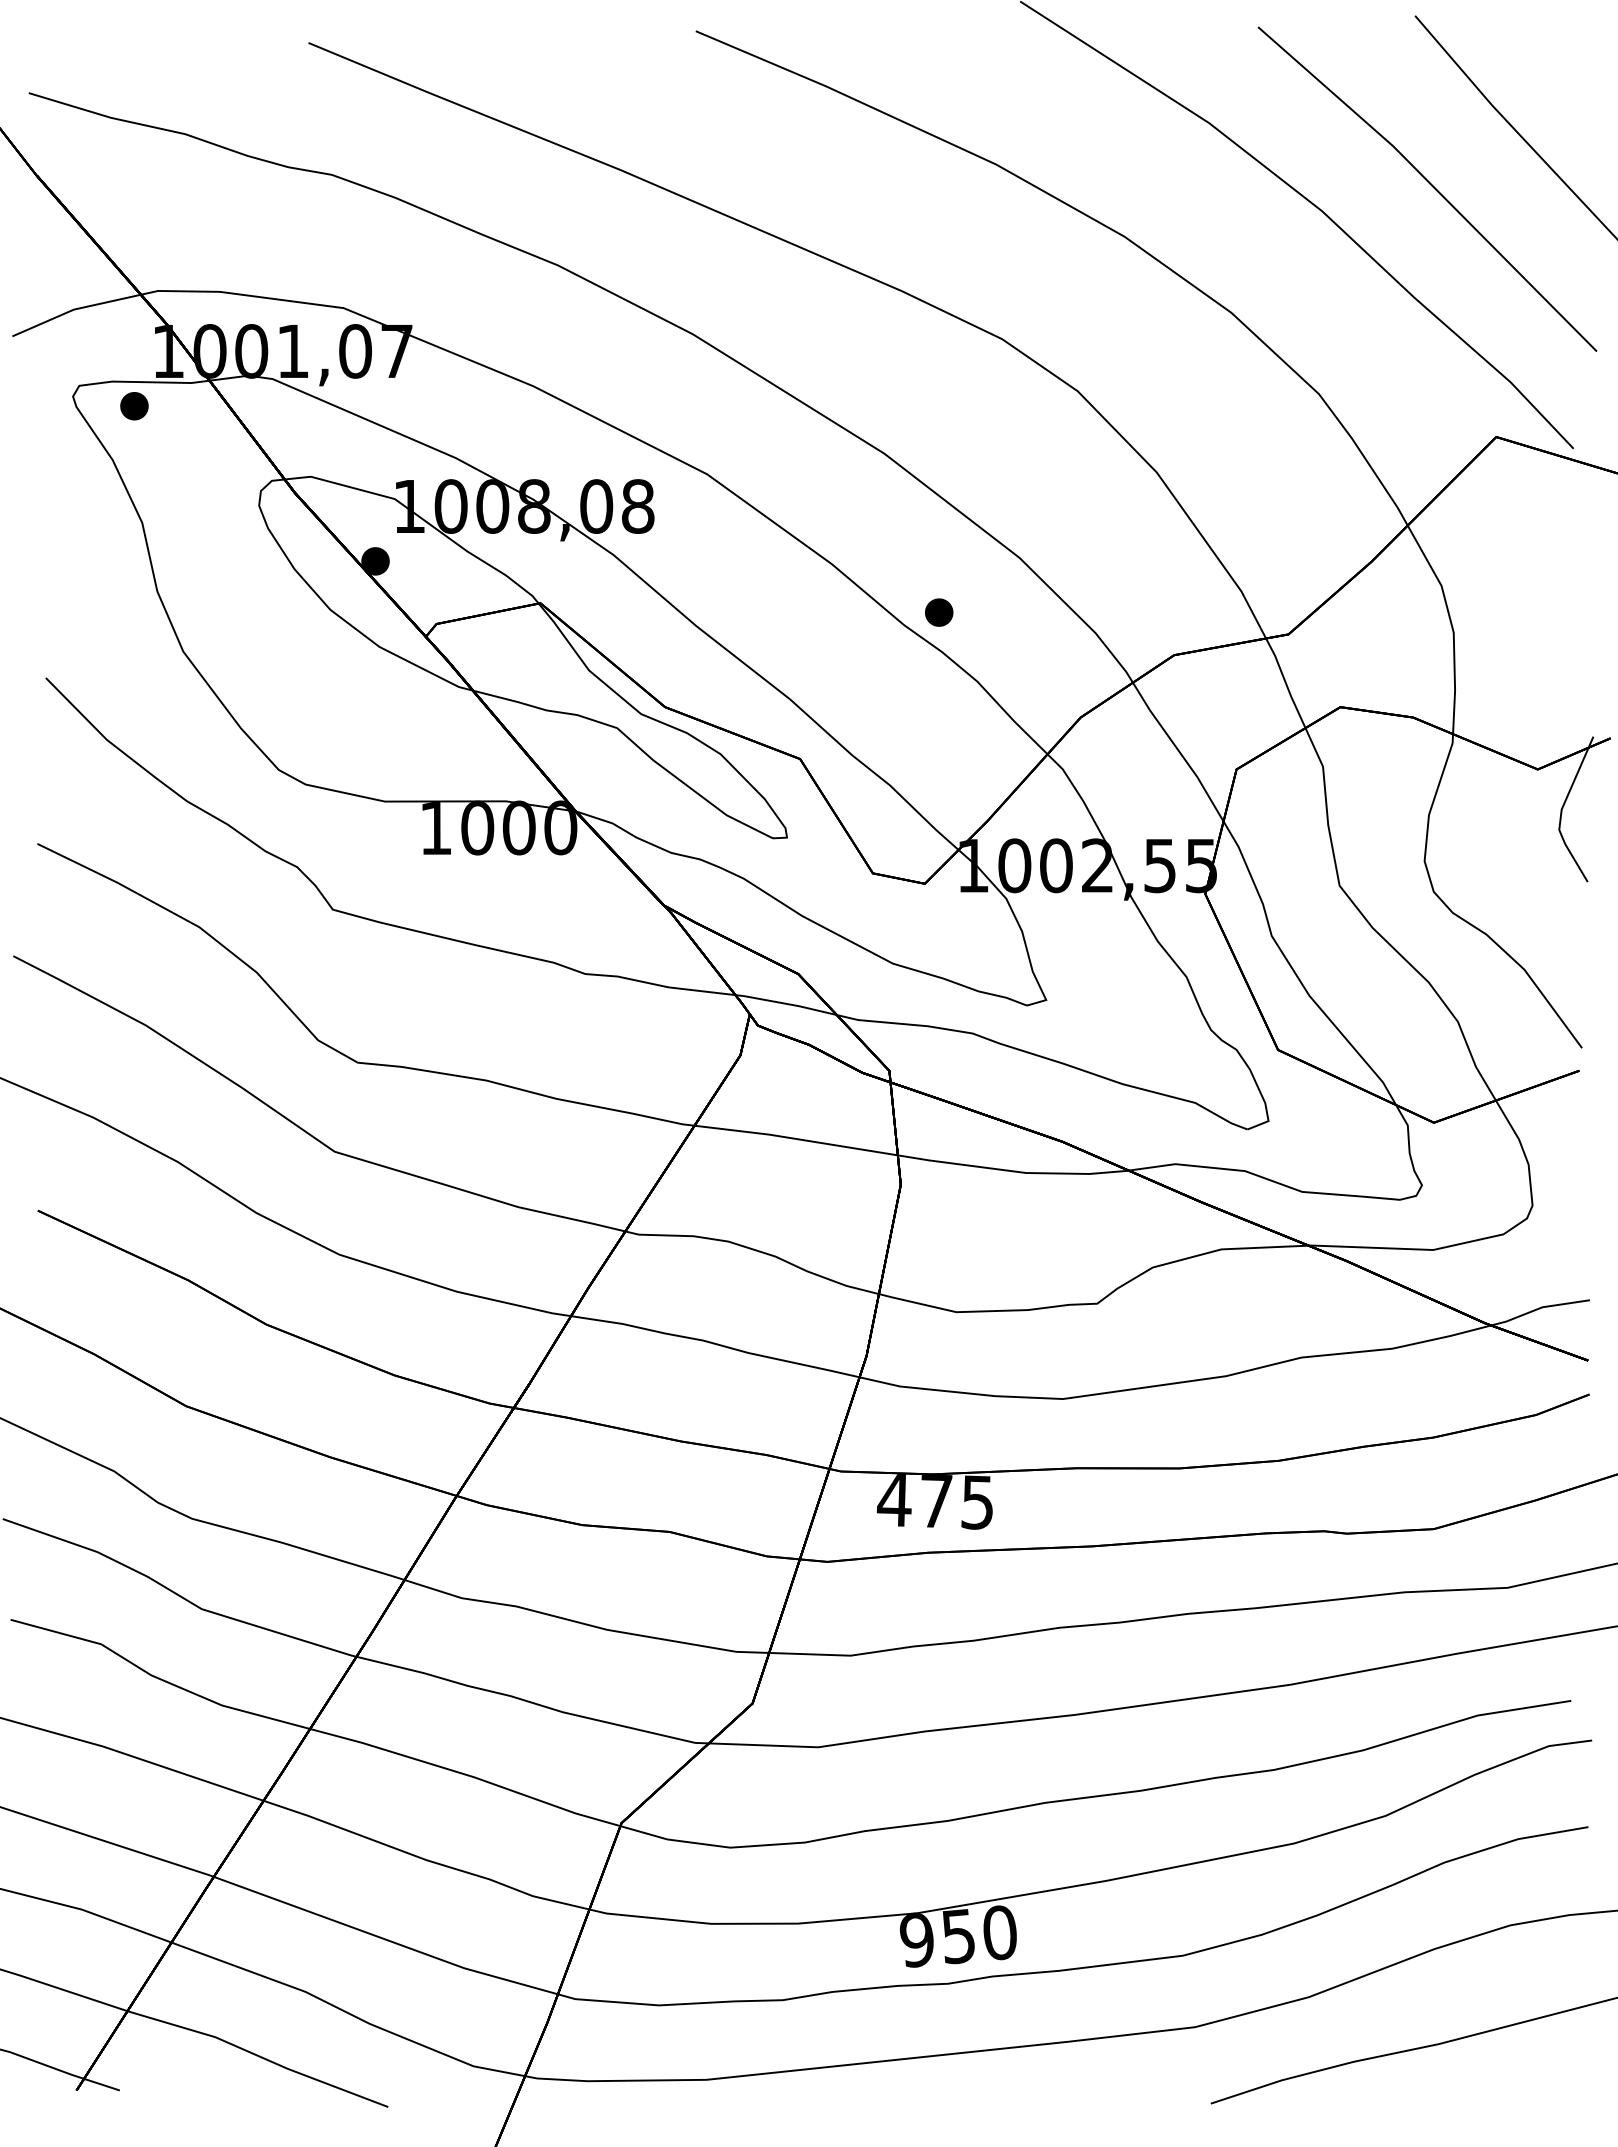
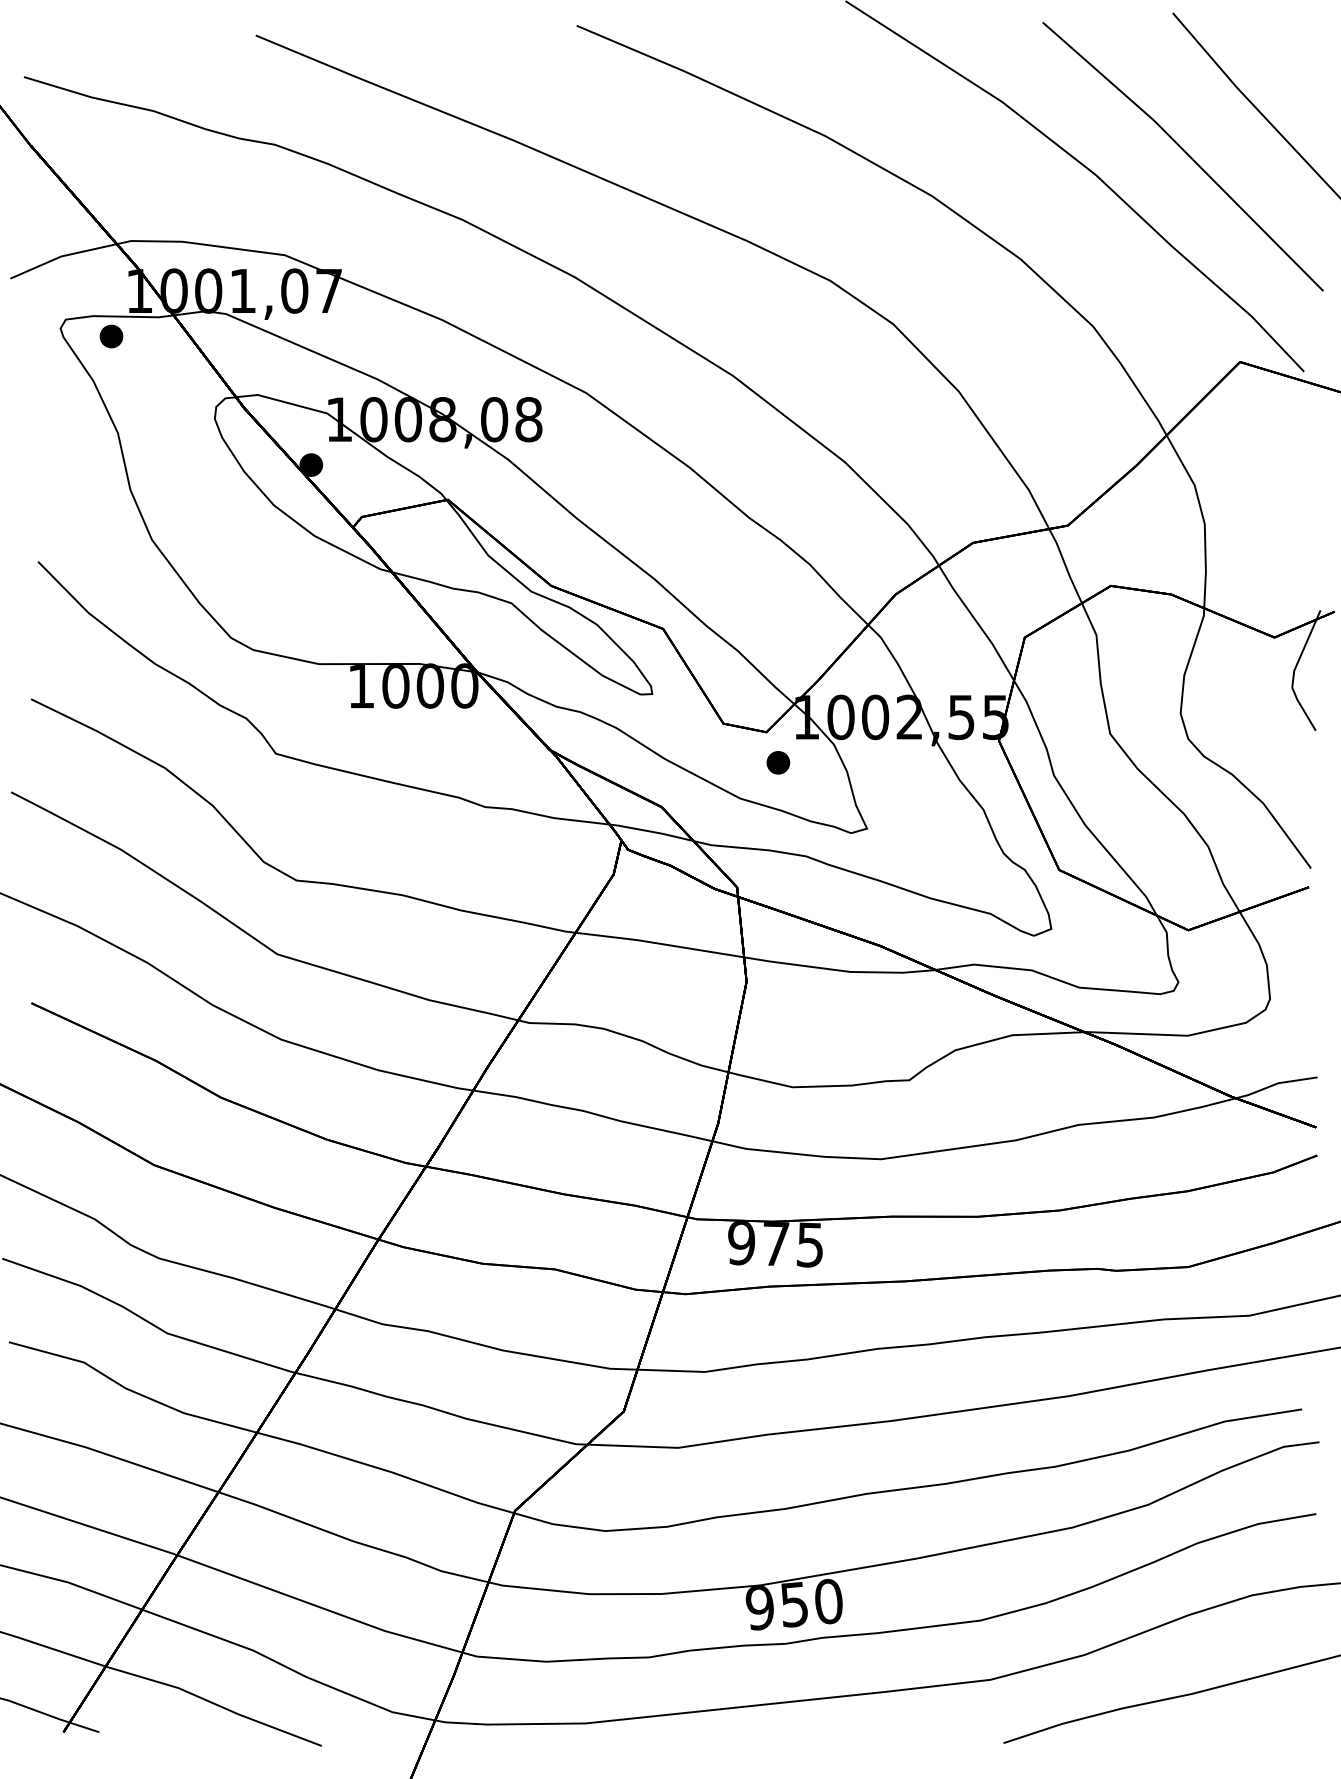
part: (939, 612) -> (778, 762), moved
text: (893, 1500) -> (740, 1243), 475 -> 975

